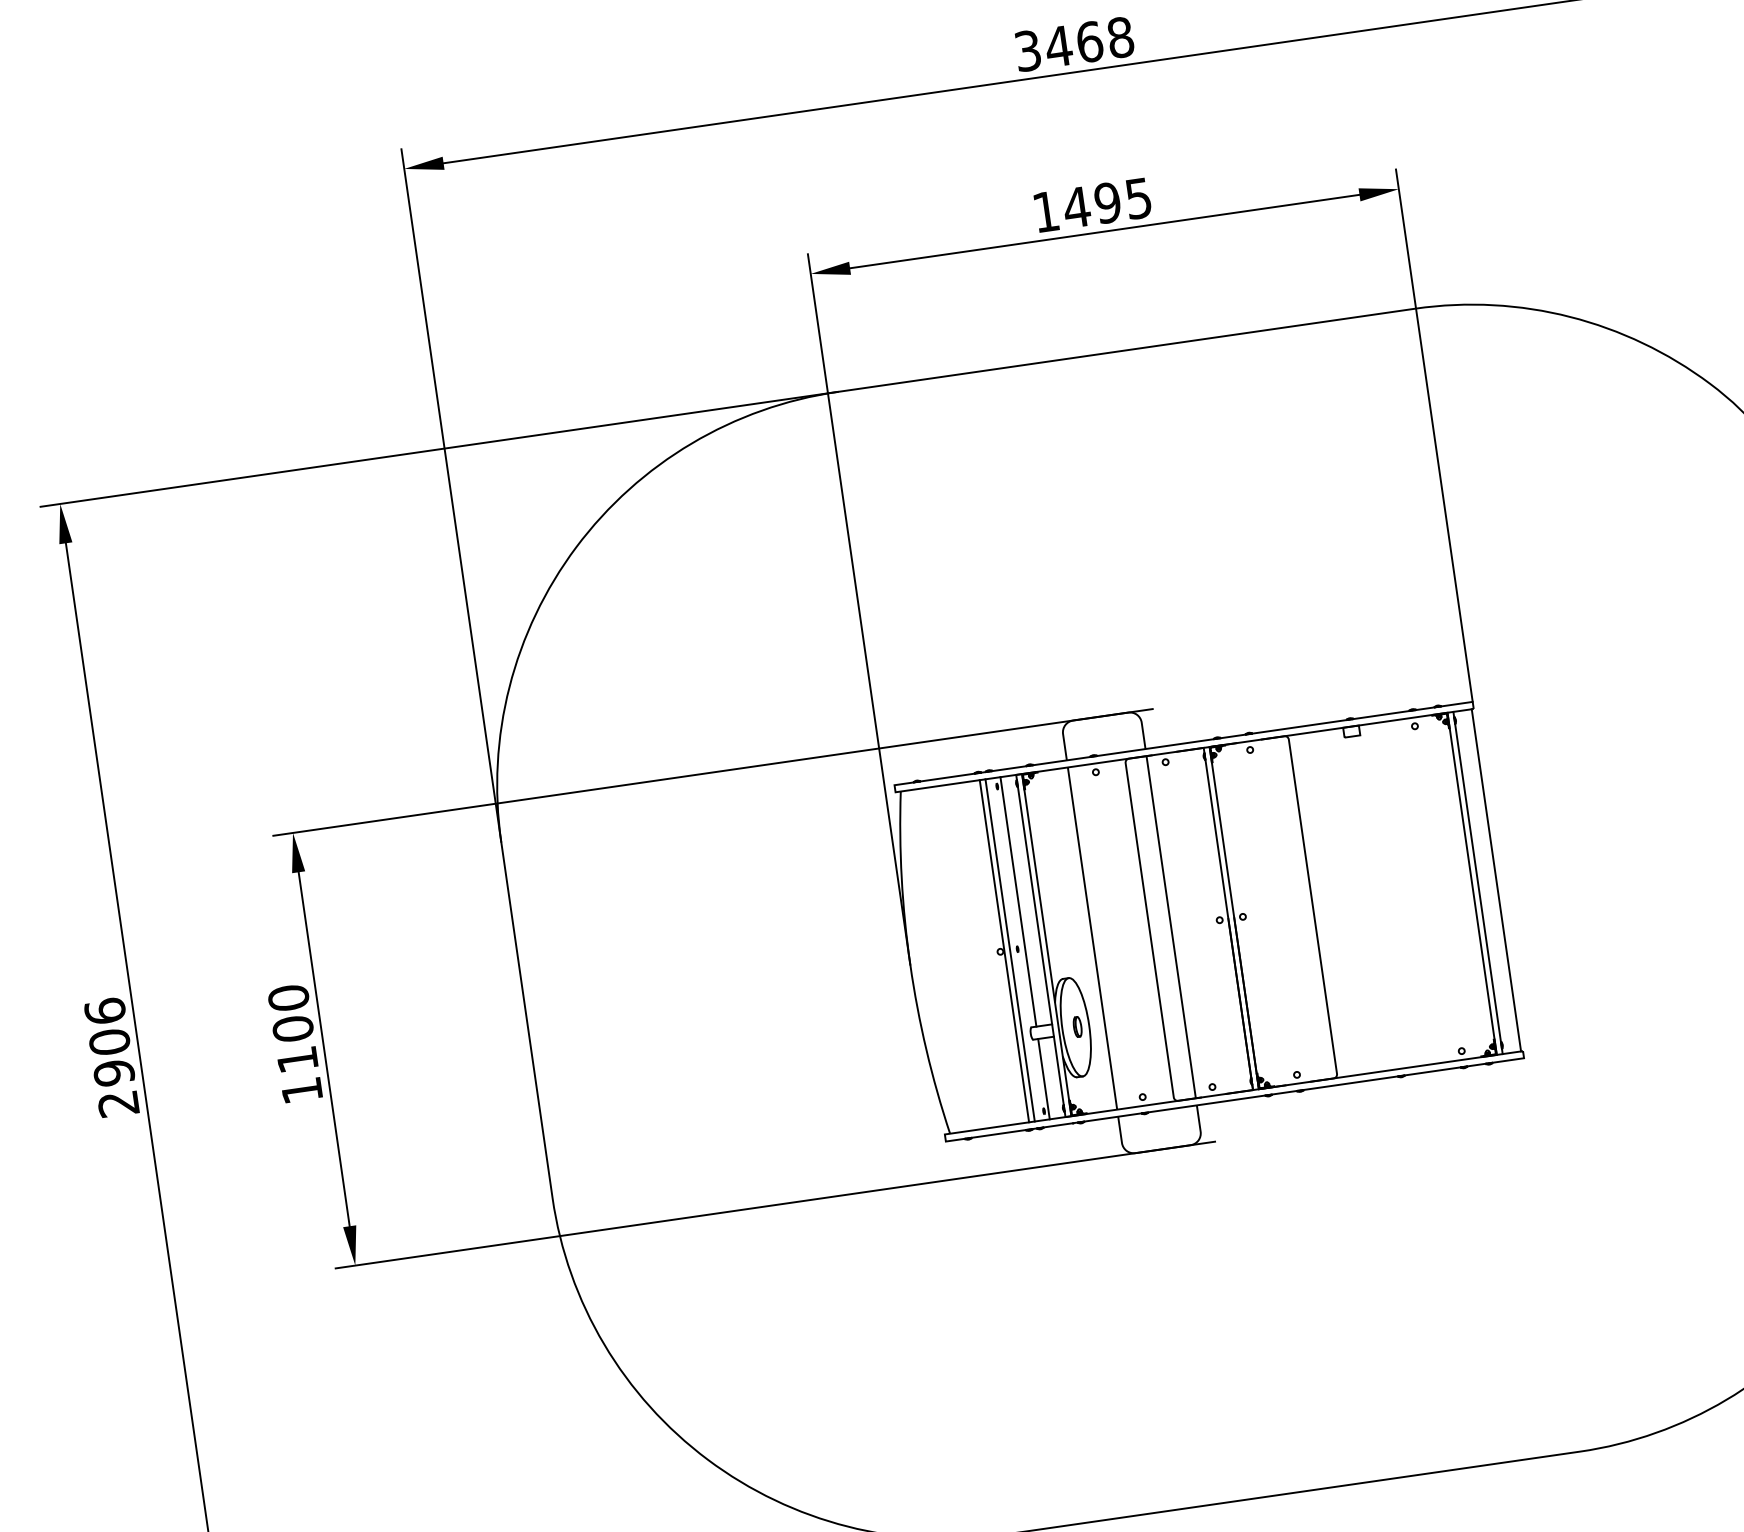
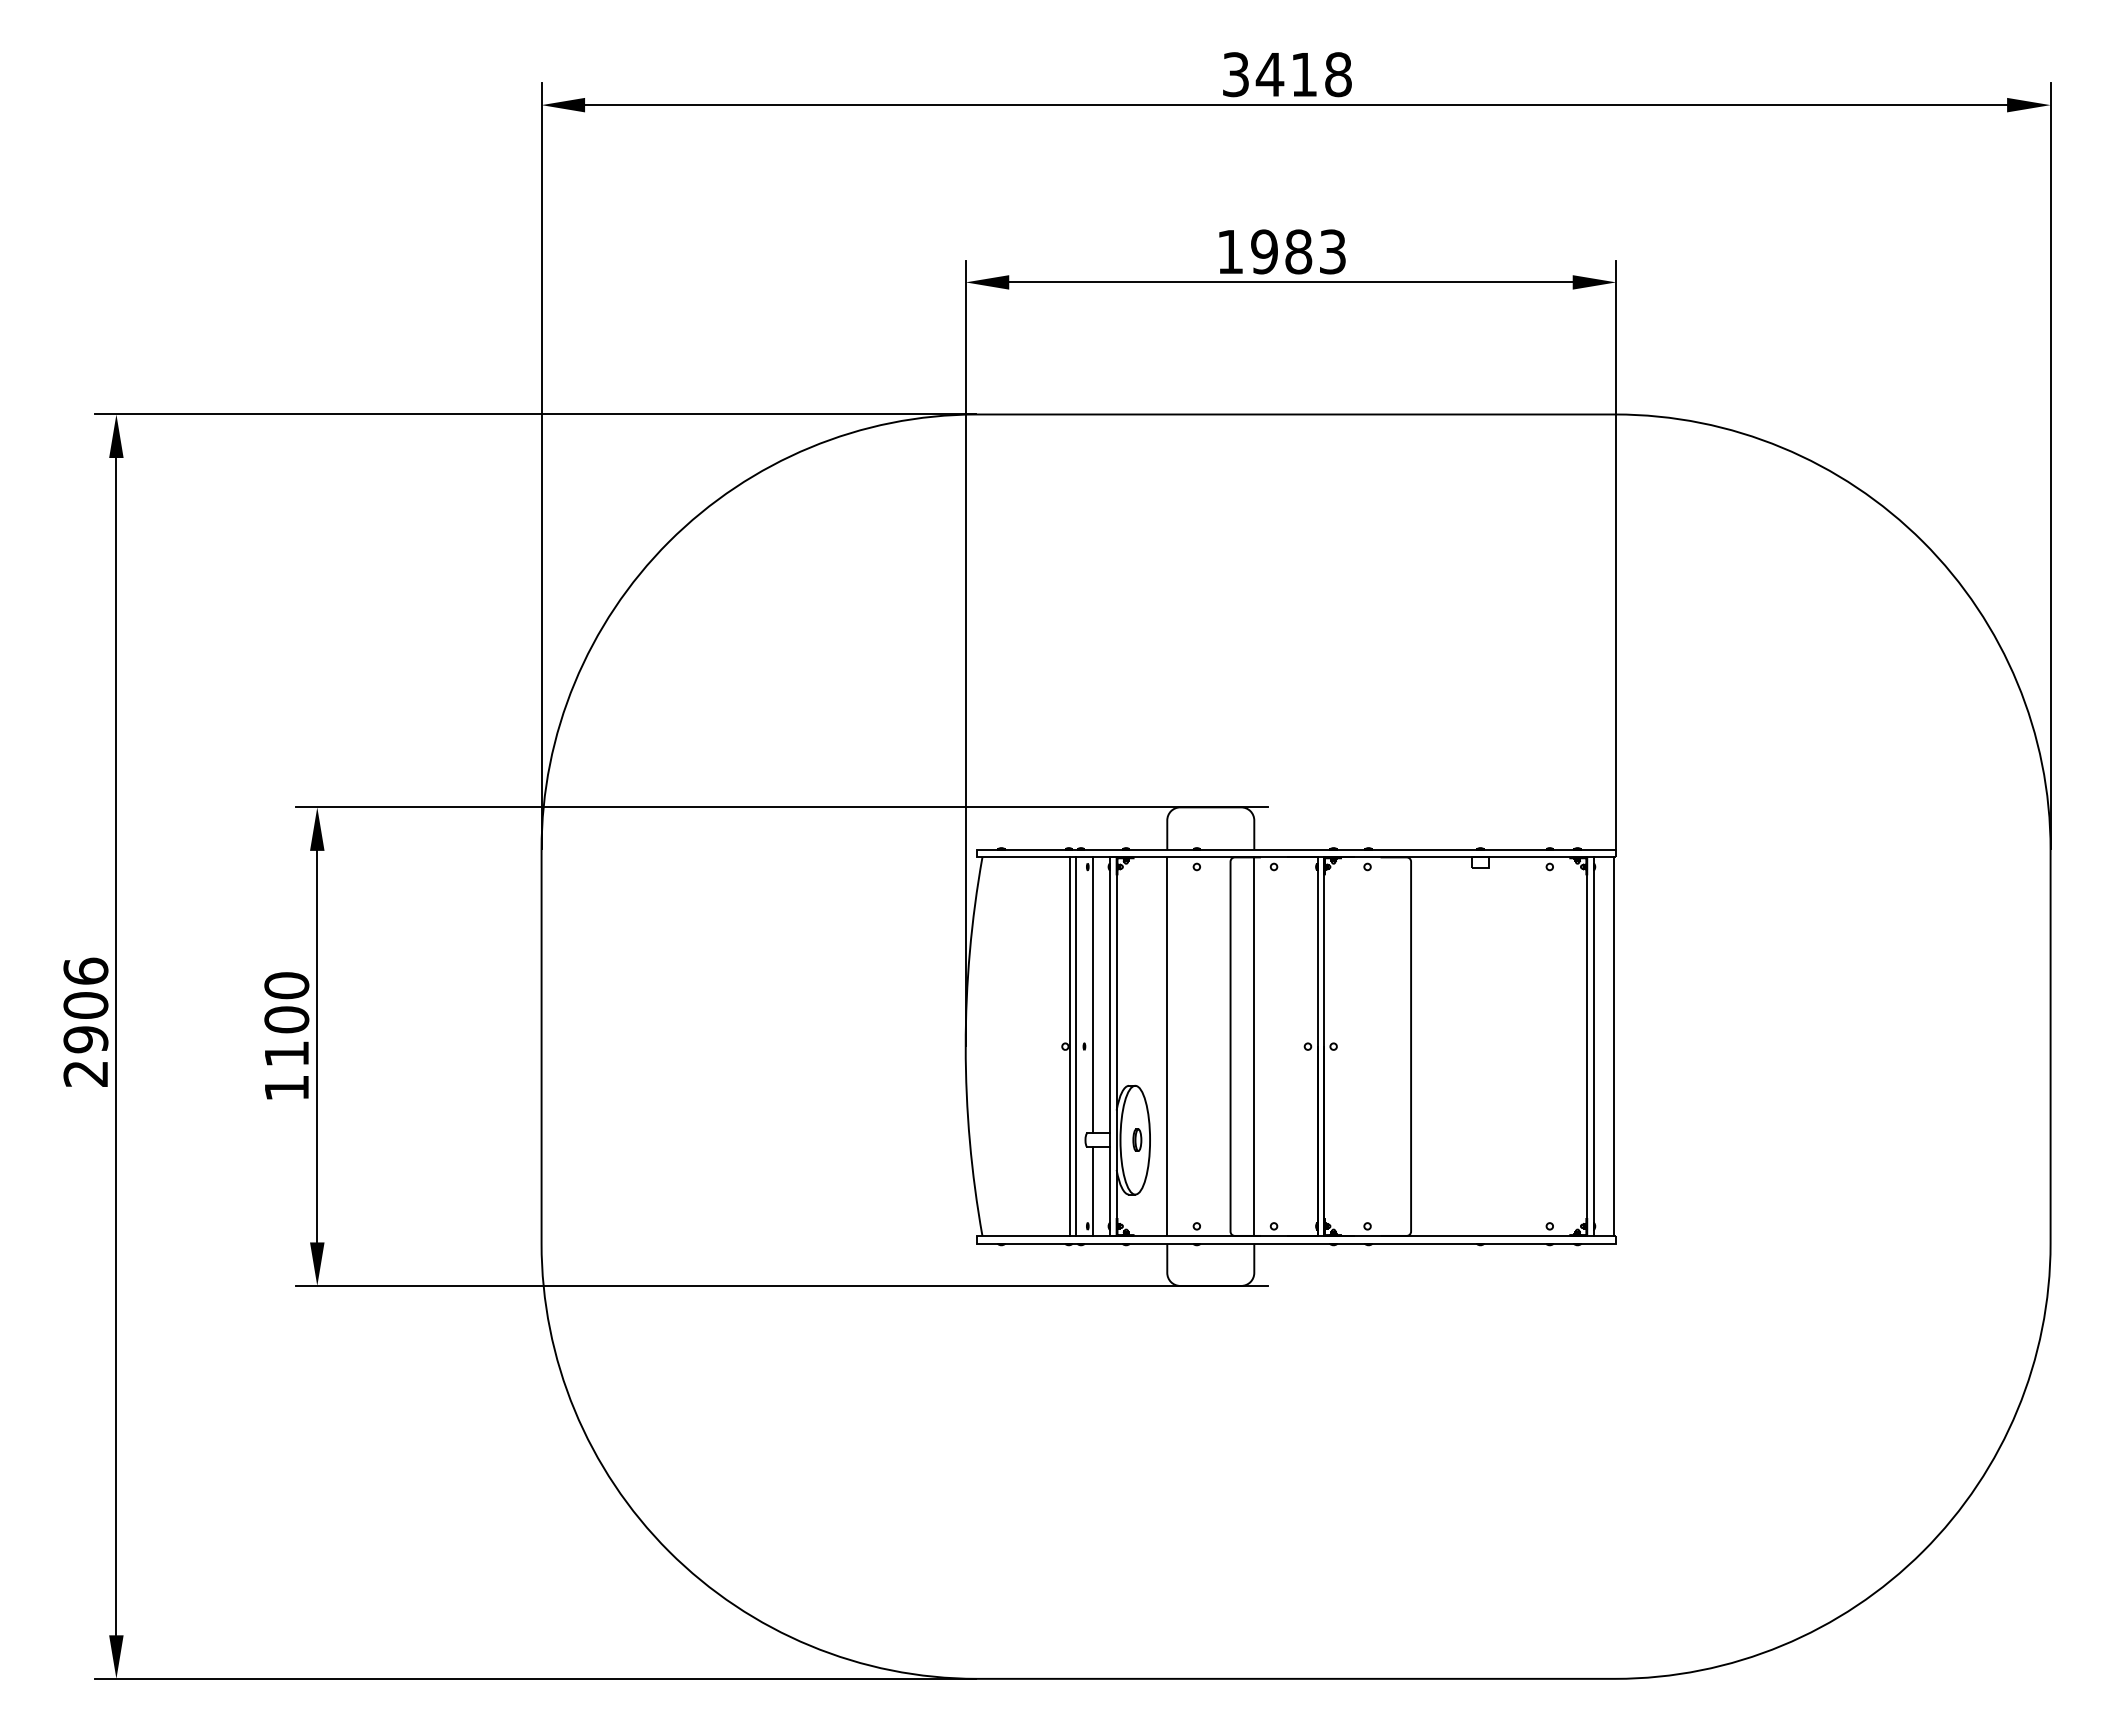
text: (1089, 41) -> (1304, 74), 3468 -> 3418
text: (1106, 202) -> (1297, 251), 1495 -> 1983

